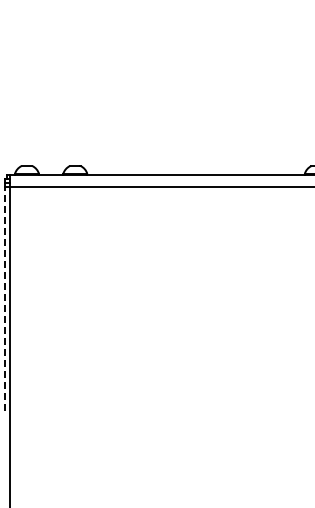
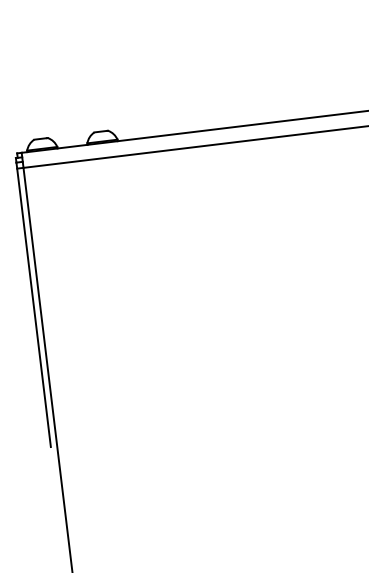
line: (5, 296) -> (33, 304), dashed -> solid

